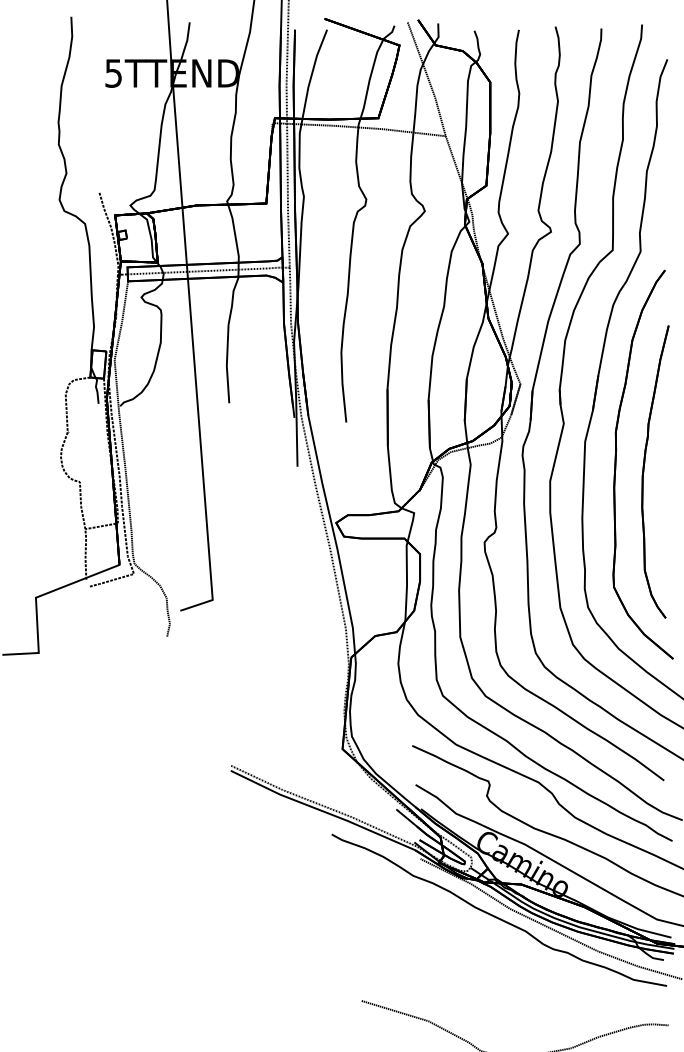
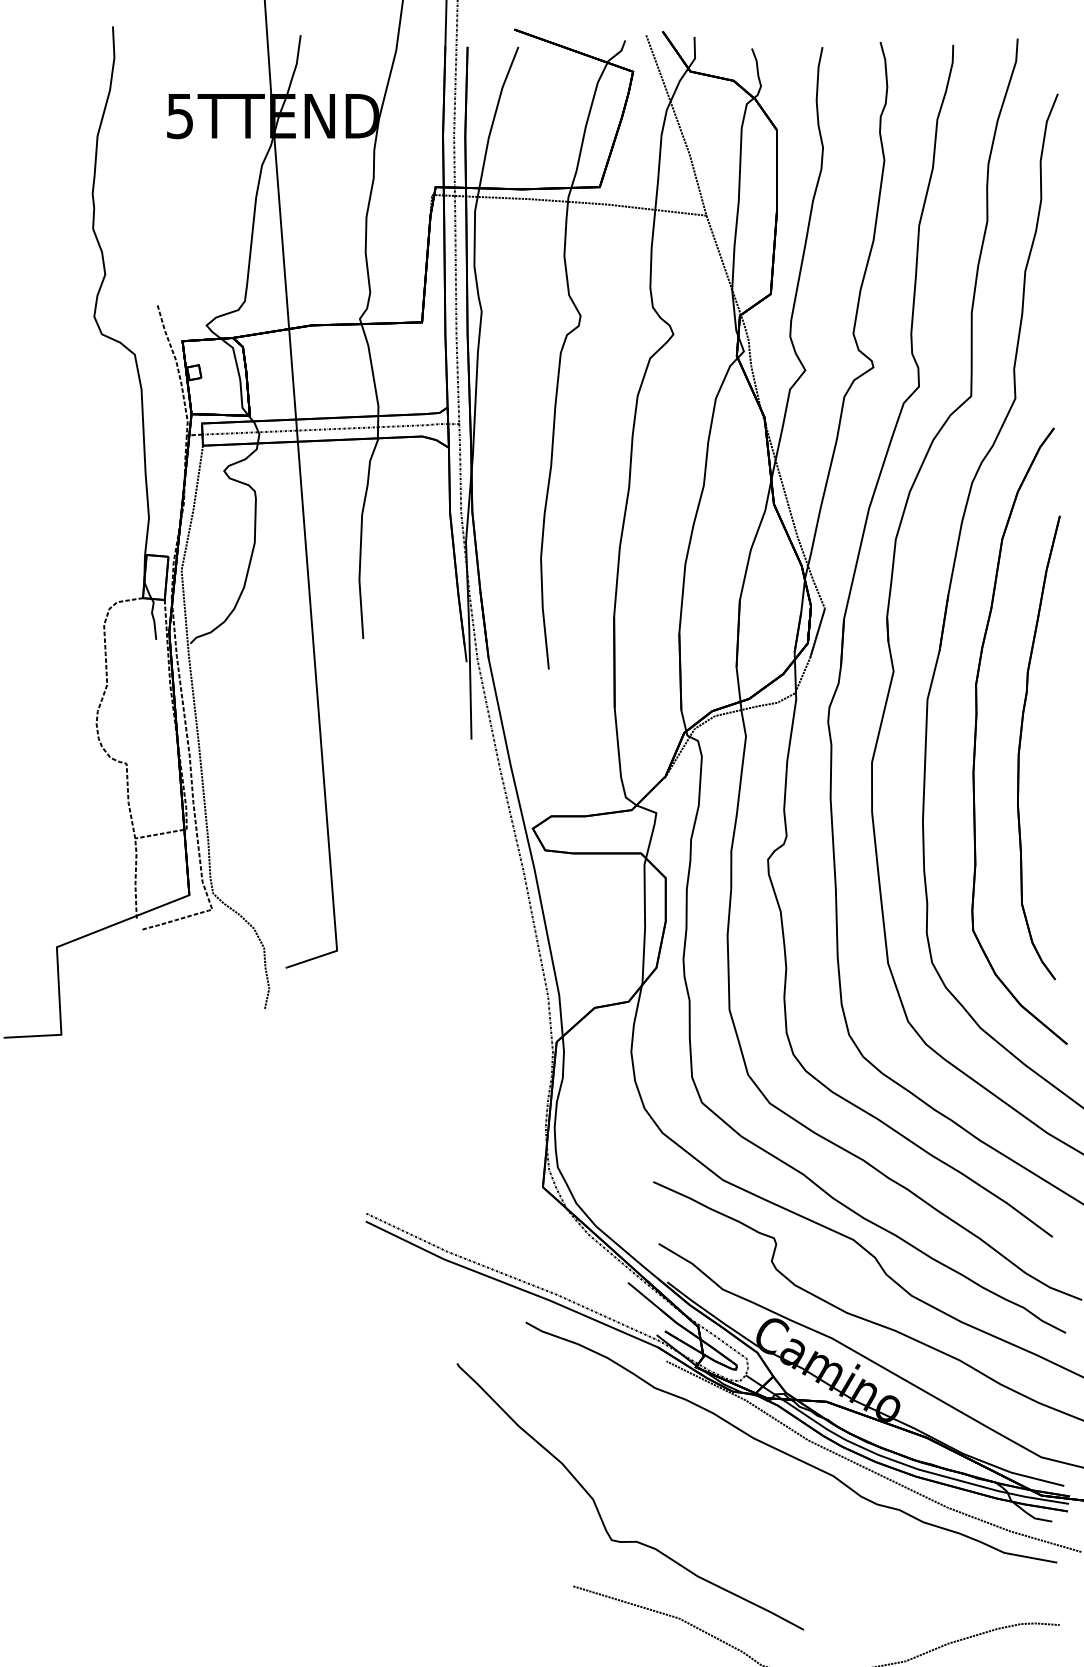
curve: (377, 950) -> (598, 1506), added

